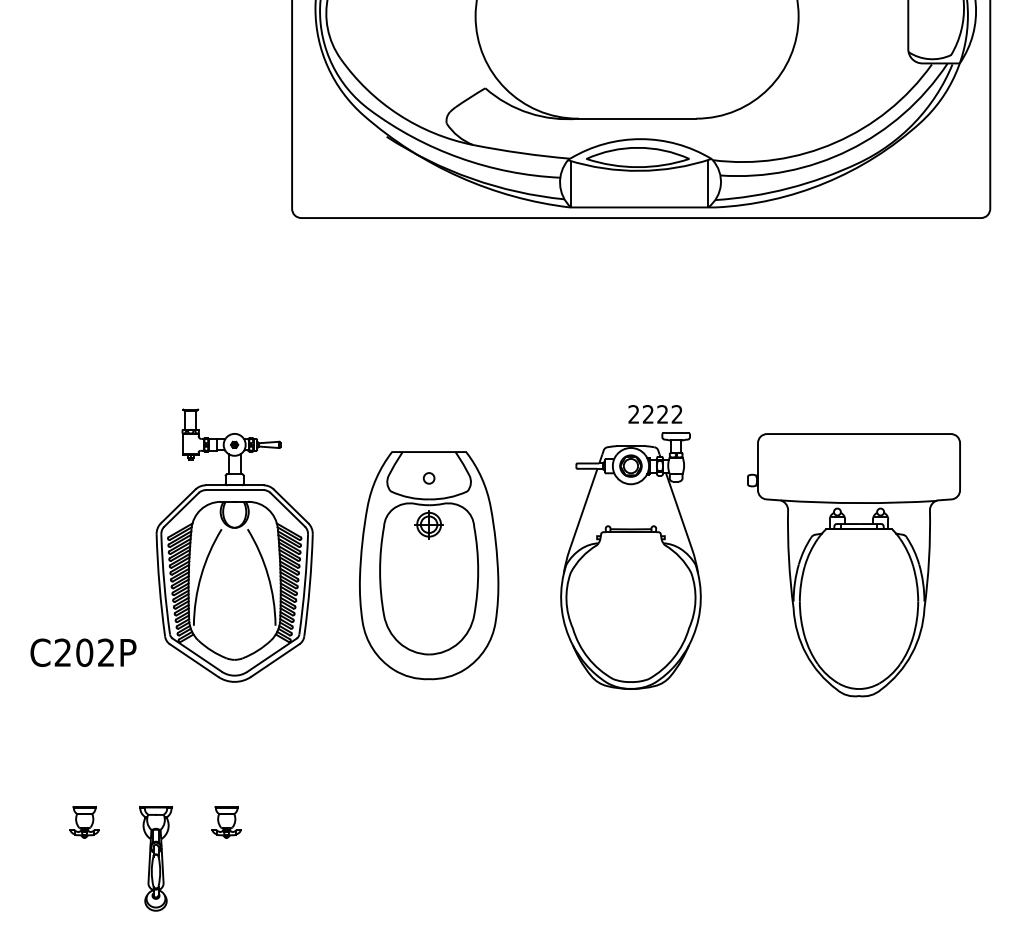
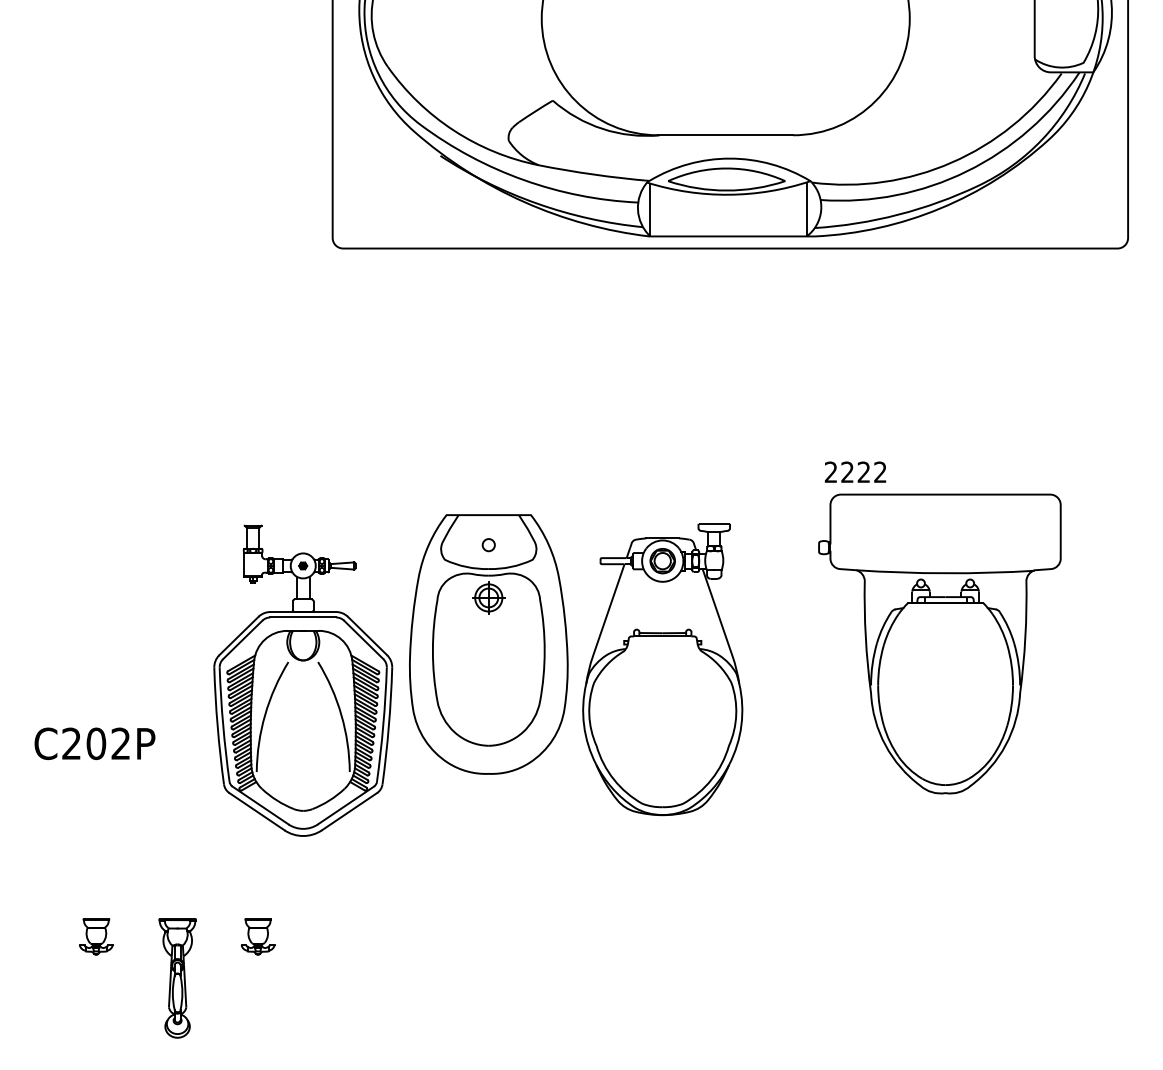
text: (655, 413) -> (855, 471), moved
part: (234, 545) -> (303, 680), moved
part: (630, 561) -> (662, 669), moved
part: (853, 564) -> (939, 643), moved

